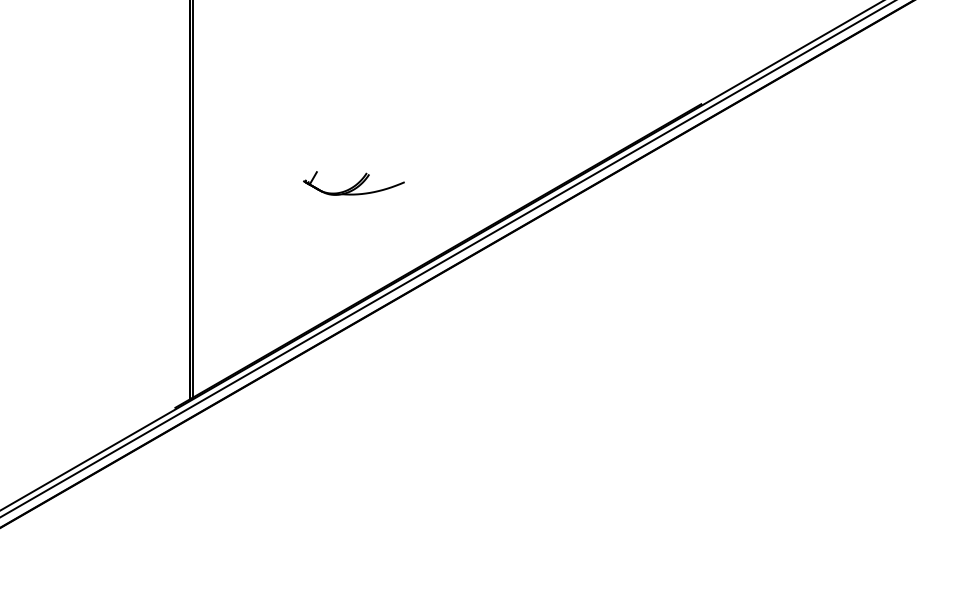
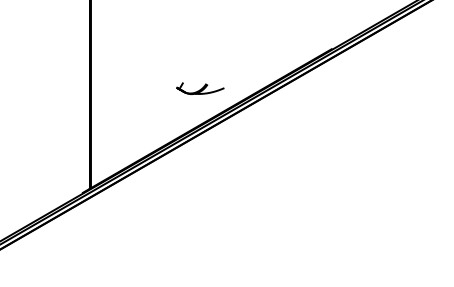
part: (354, 182) -> (200, 88), moved

